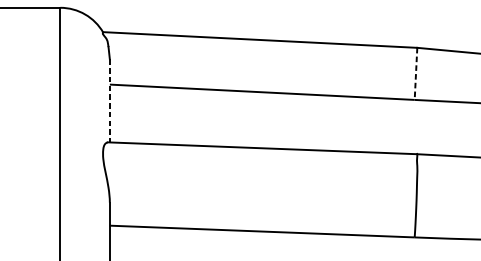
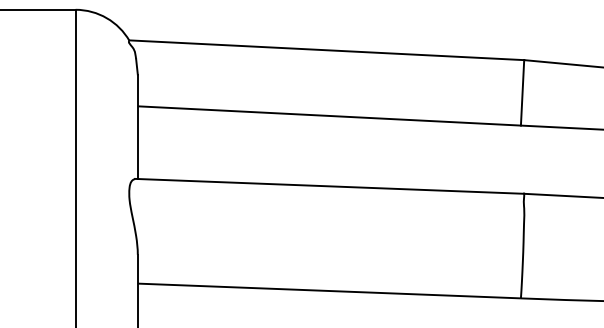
line: (415, 73) -> (522, 92), dashed -> solid
line: (109, 101) -> (137, 127), dashed -> solid

